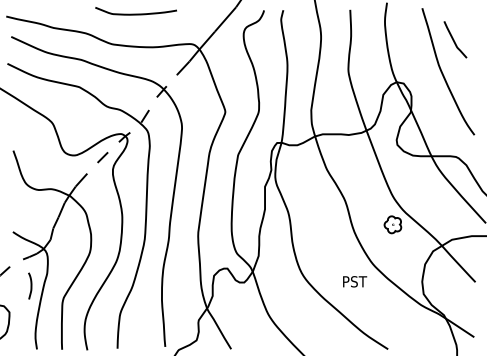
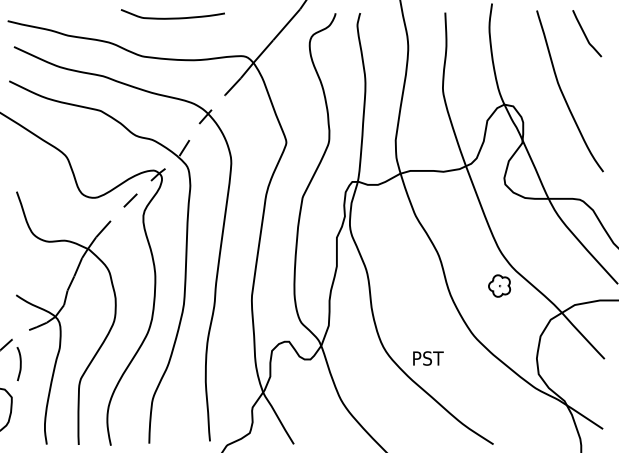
curve: (454, 39) -> (585, 33), moved
text: (355, 281) -> (428, 358), moved
curve: (30, 286) -> (19, 364), moved

